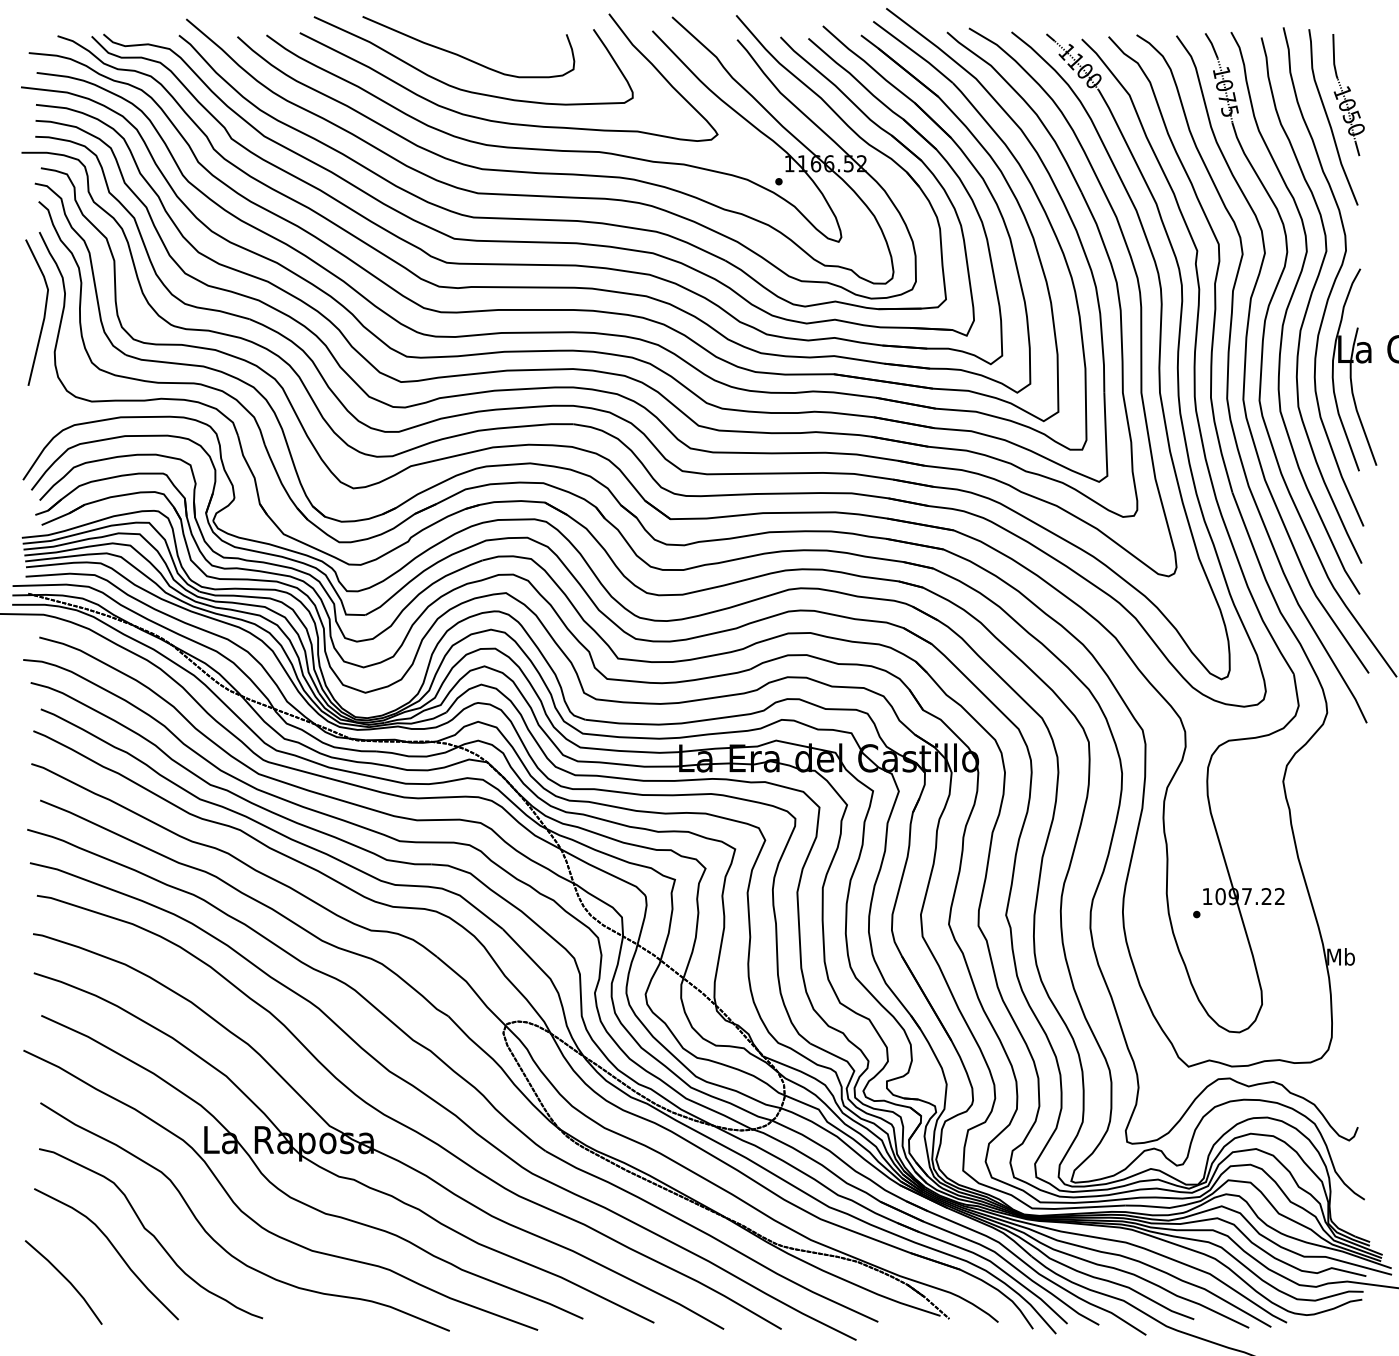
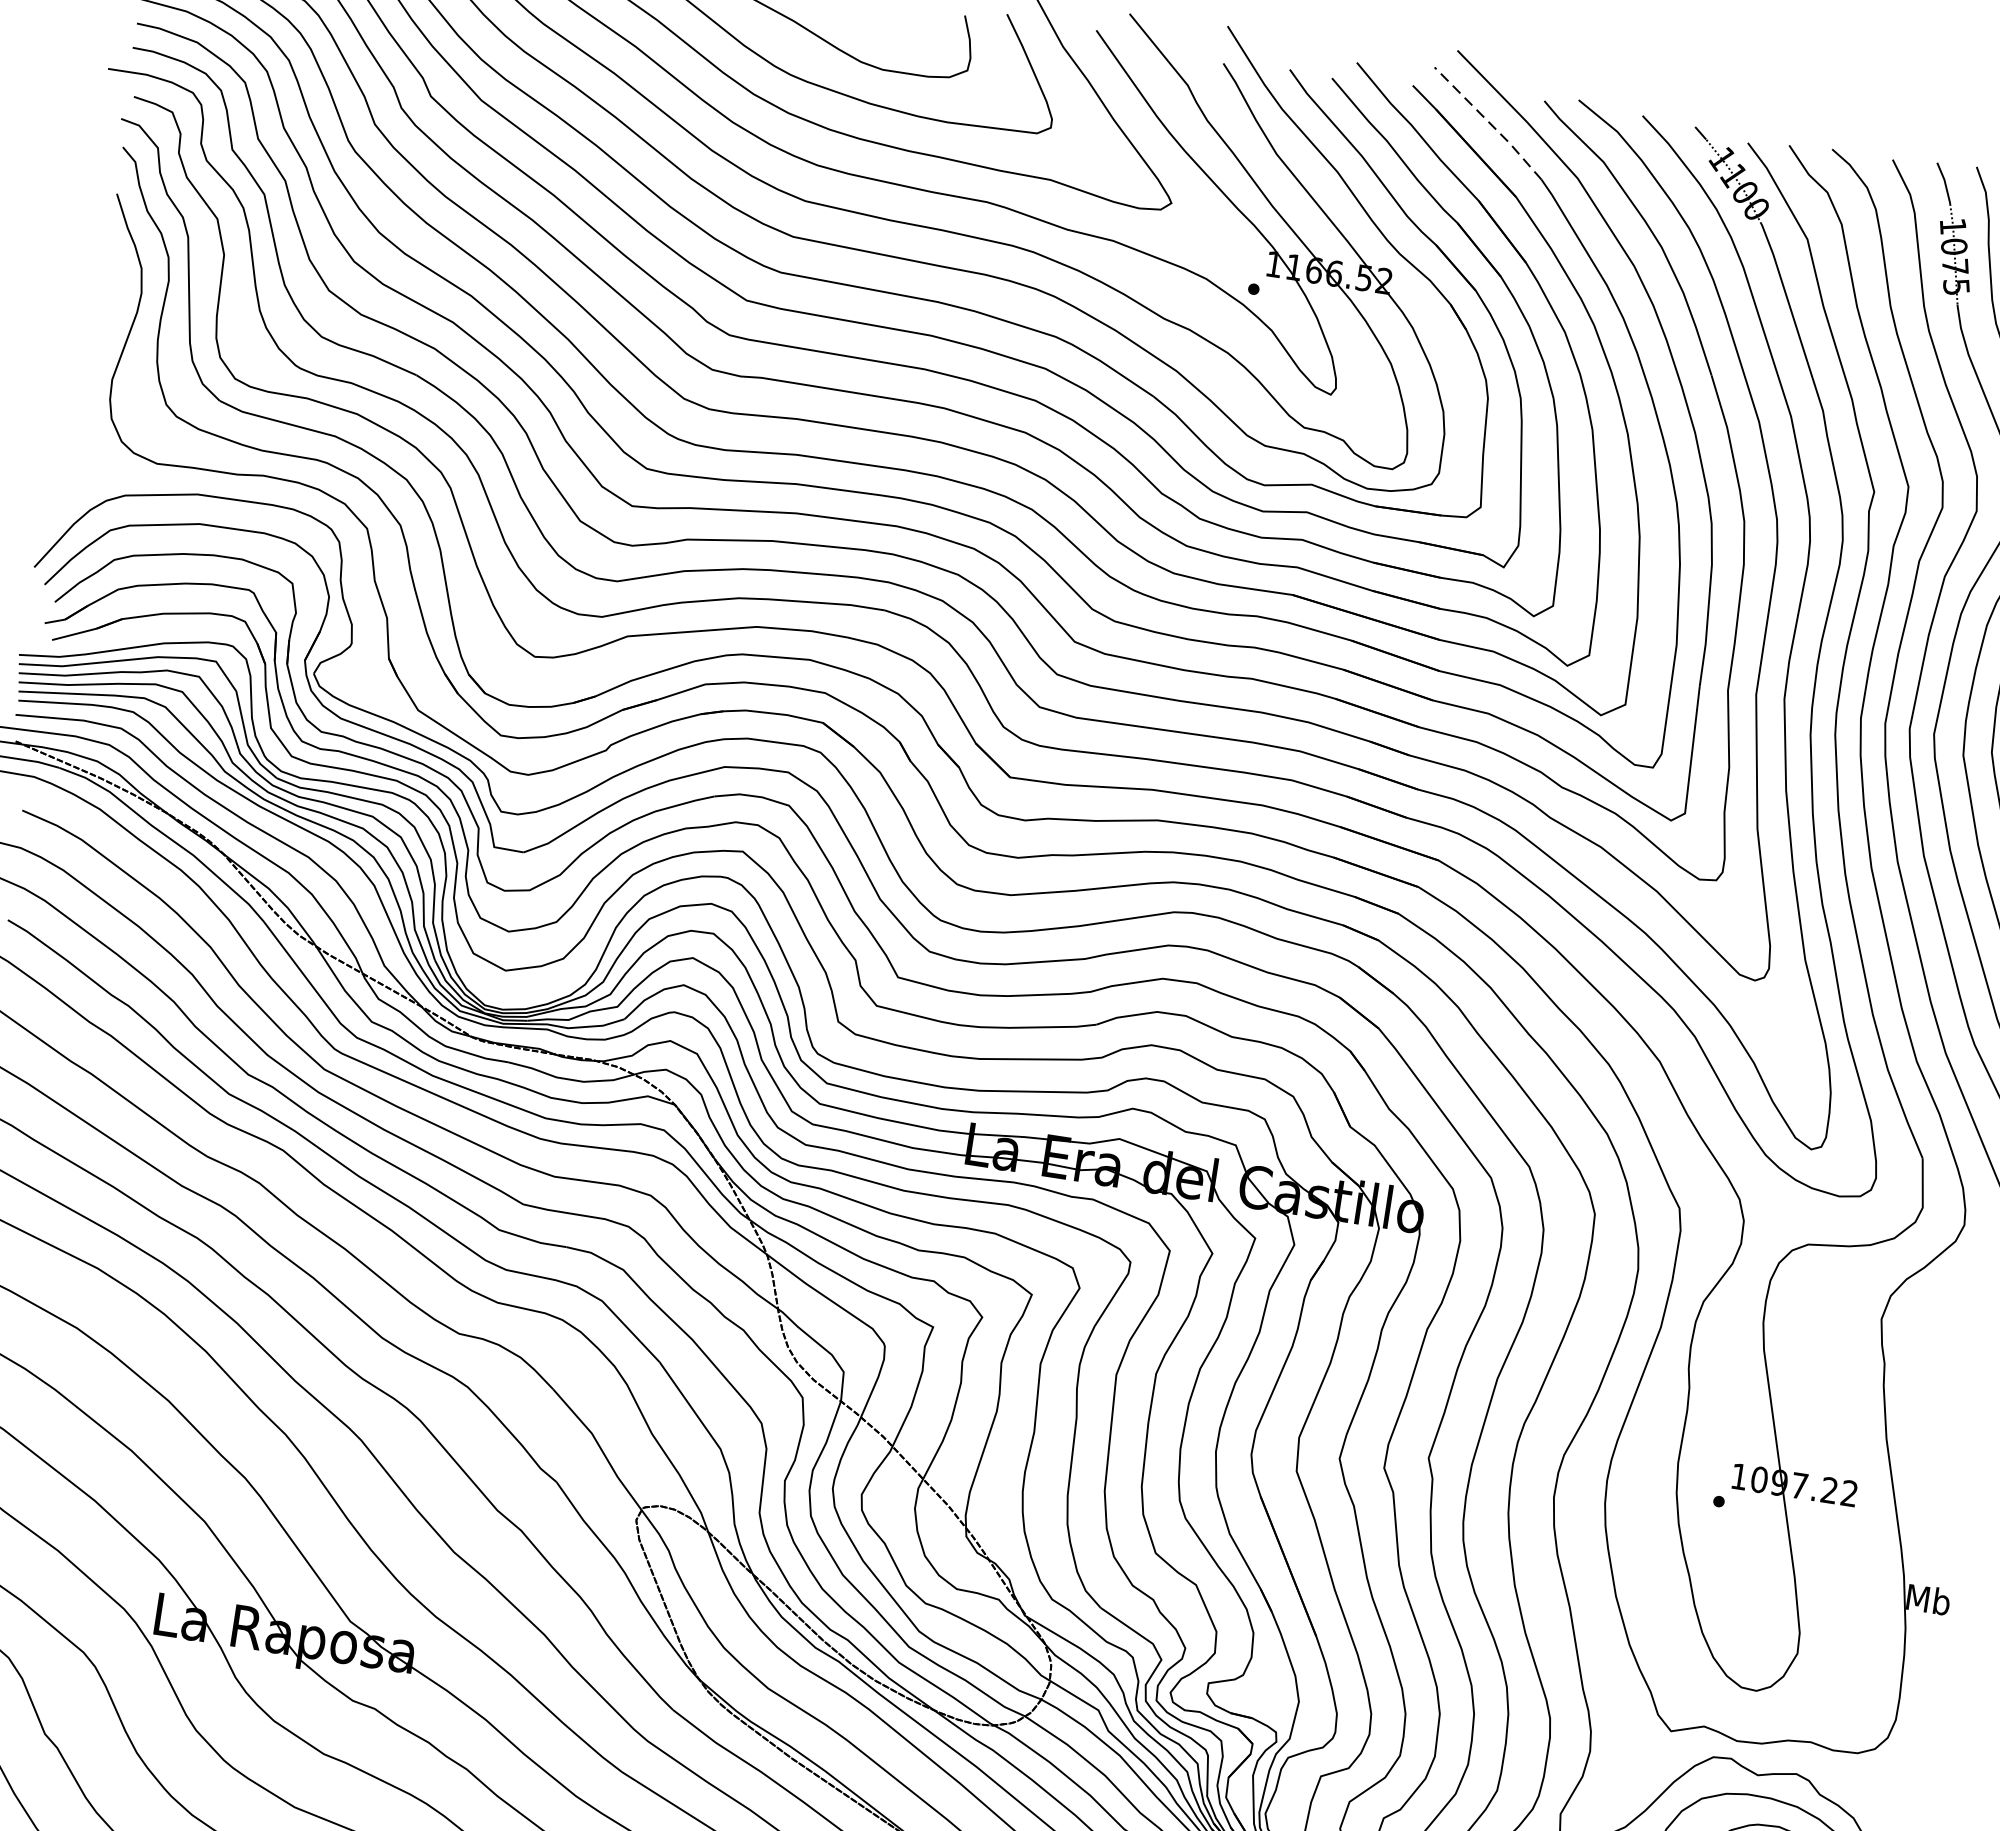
line: (913, 51) -> (1488, 122), solid -> dashed
line: (43, 315) -> (103, 321), removed

